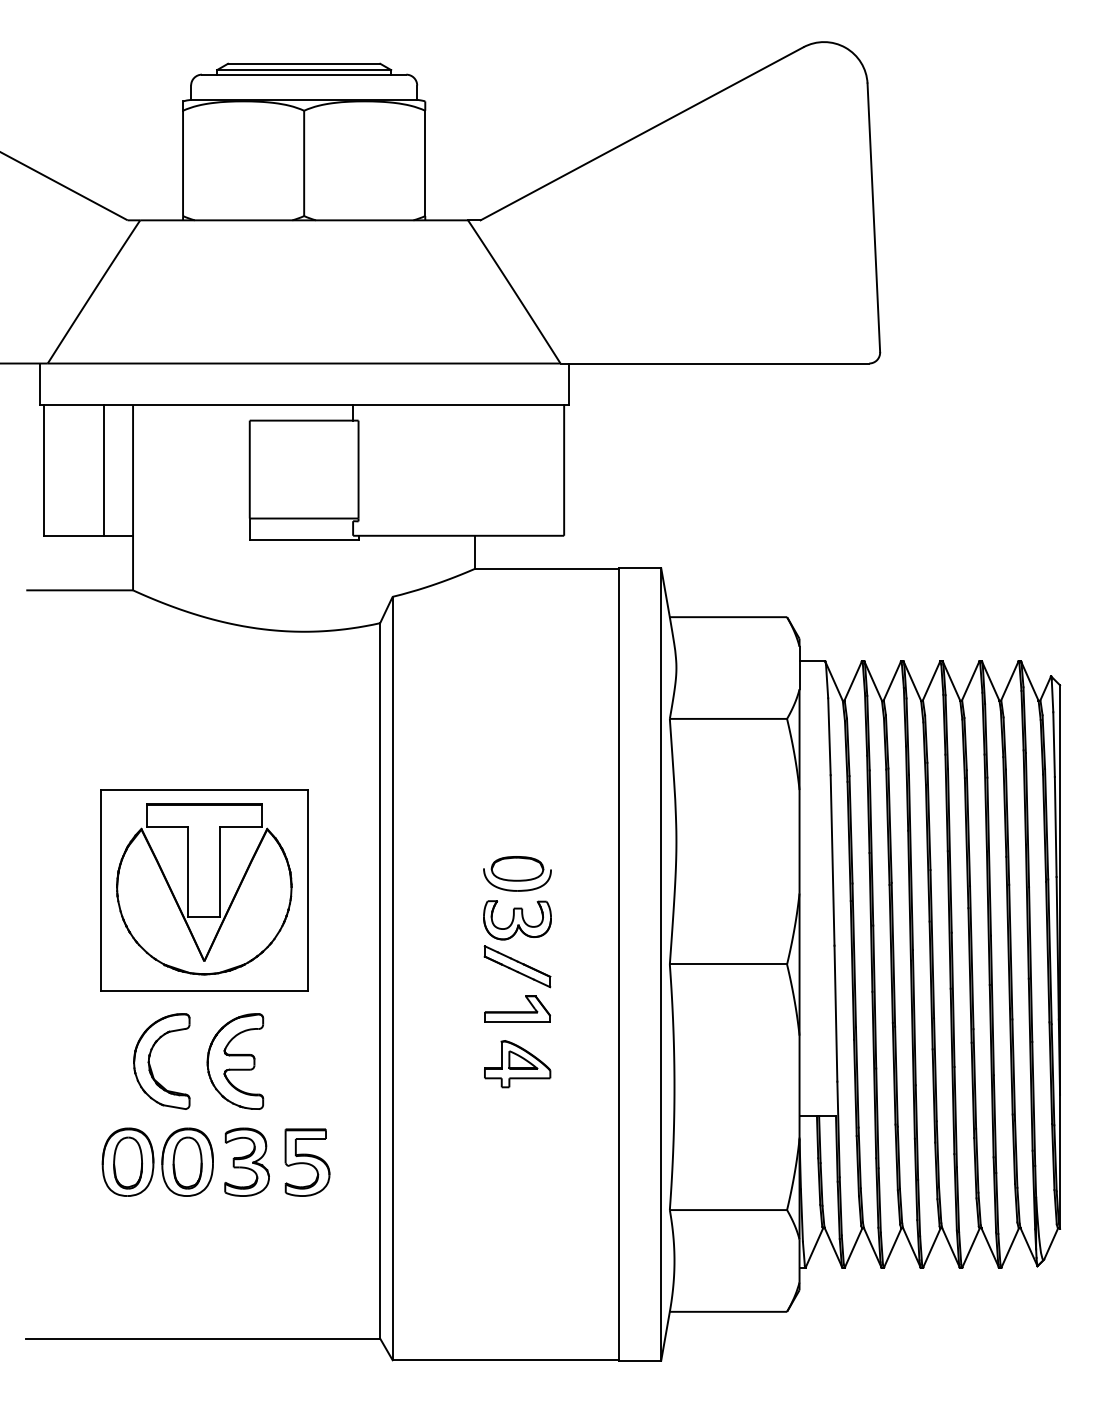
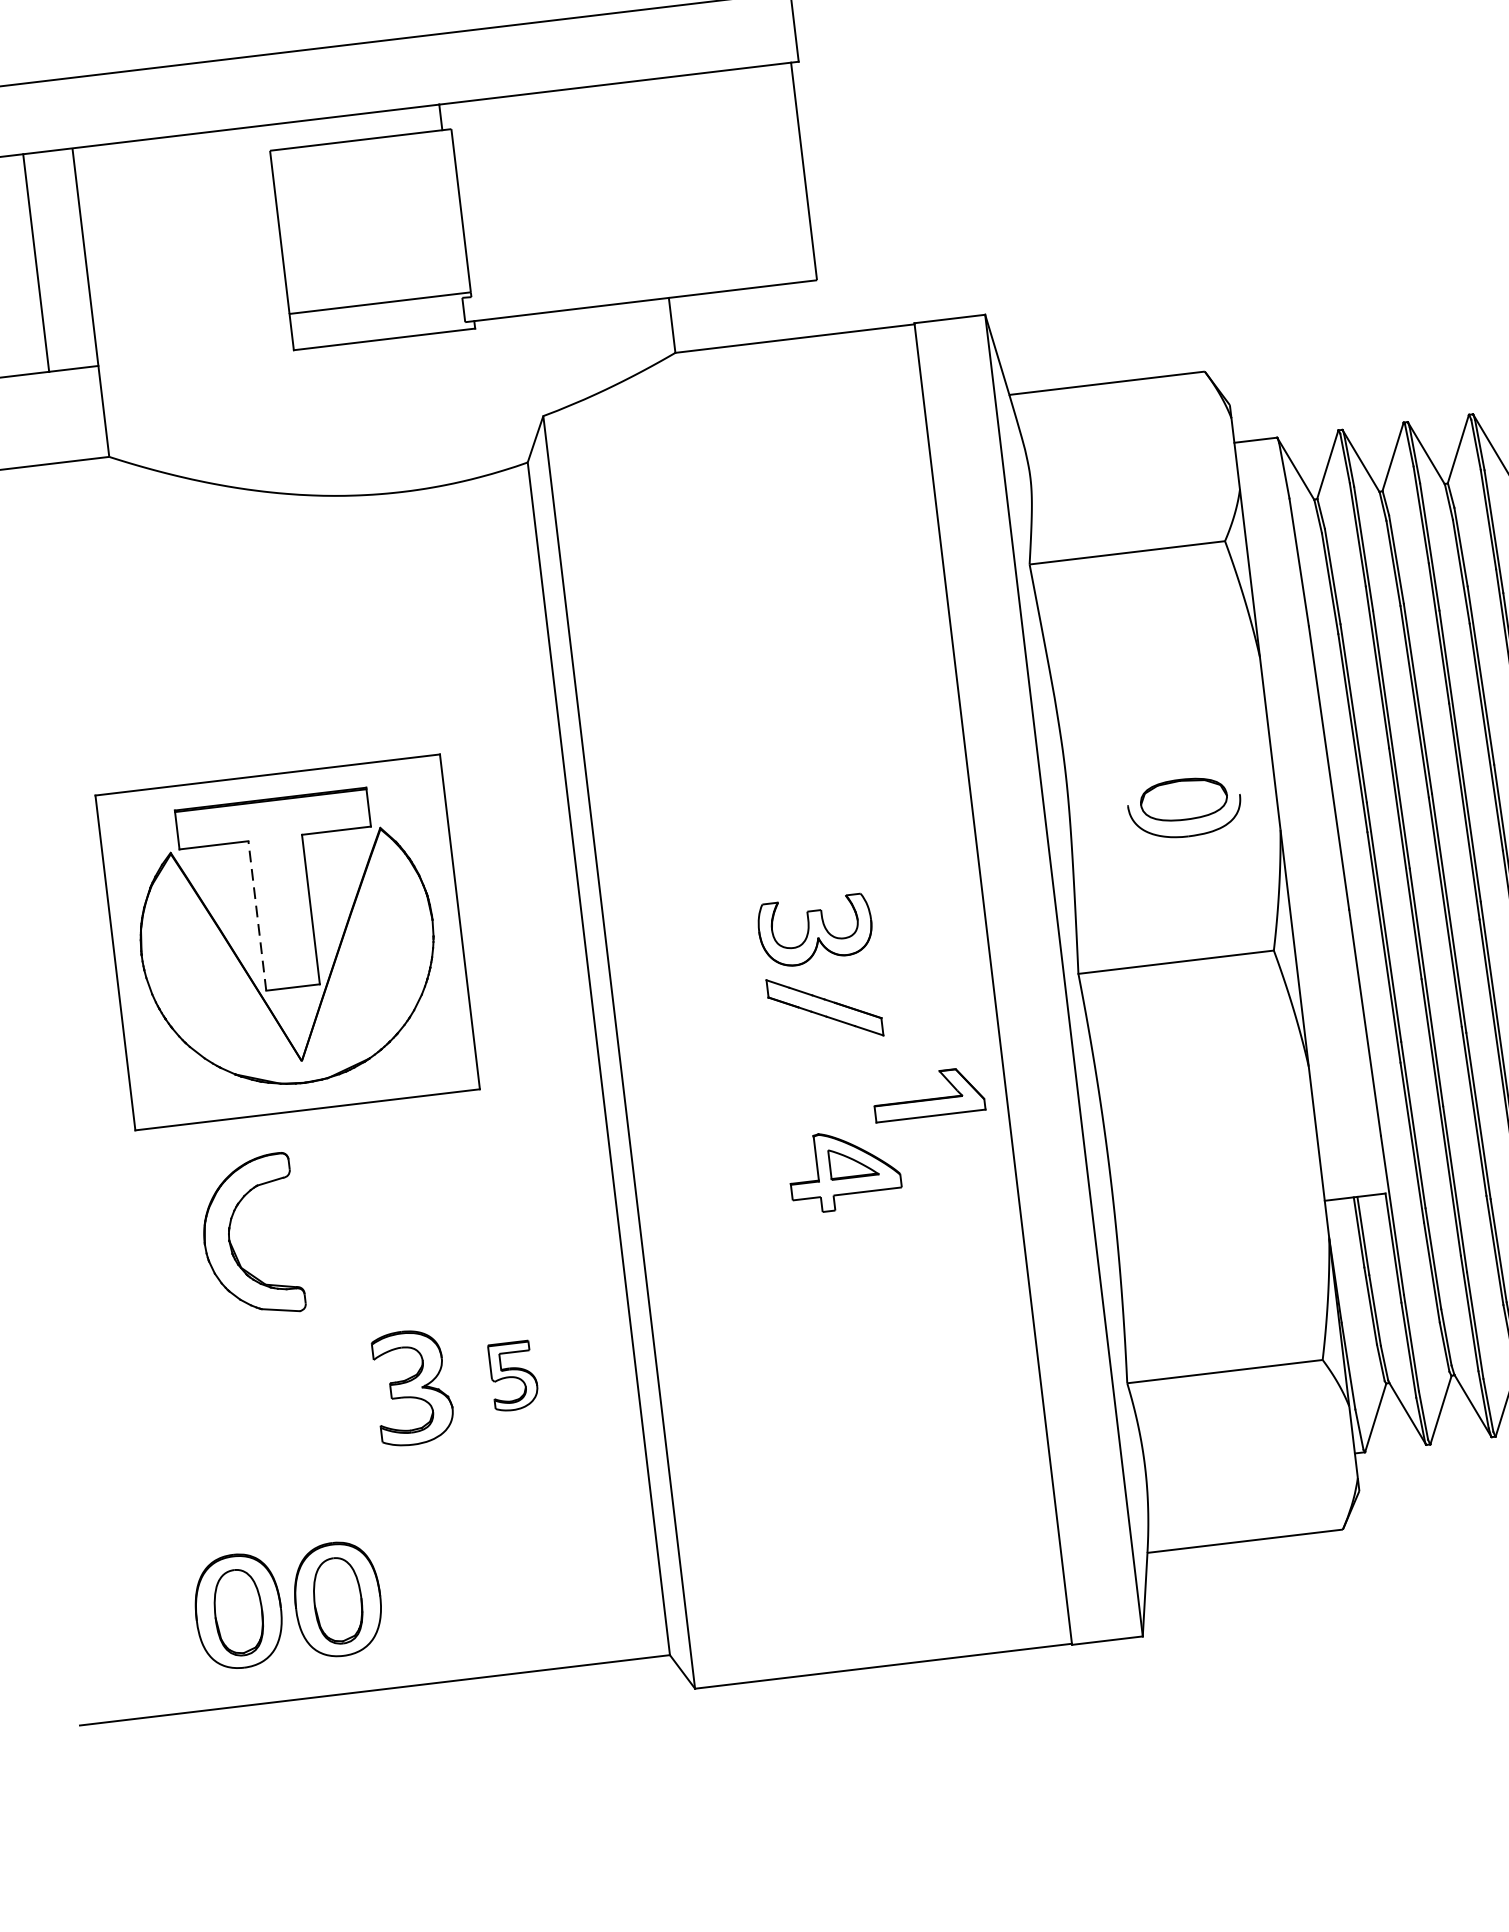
line: (188, 872) -> (257, 916), solid -> dashed
part: (517, 873) -> (1184, 807), moved
part: (517, 1008) -> (928, 1093), moved
part: (235, 1061) -> (373, 1221), removed
part: (157, 1161) -> (287, 1604), moved
part: (307, 1162) -> (513, 1375), size x0.6

